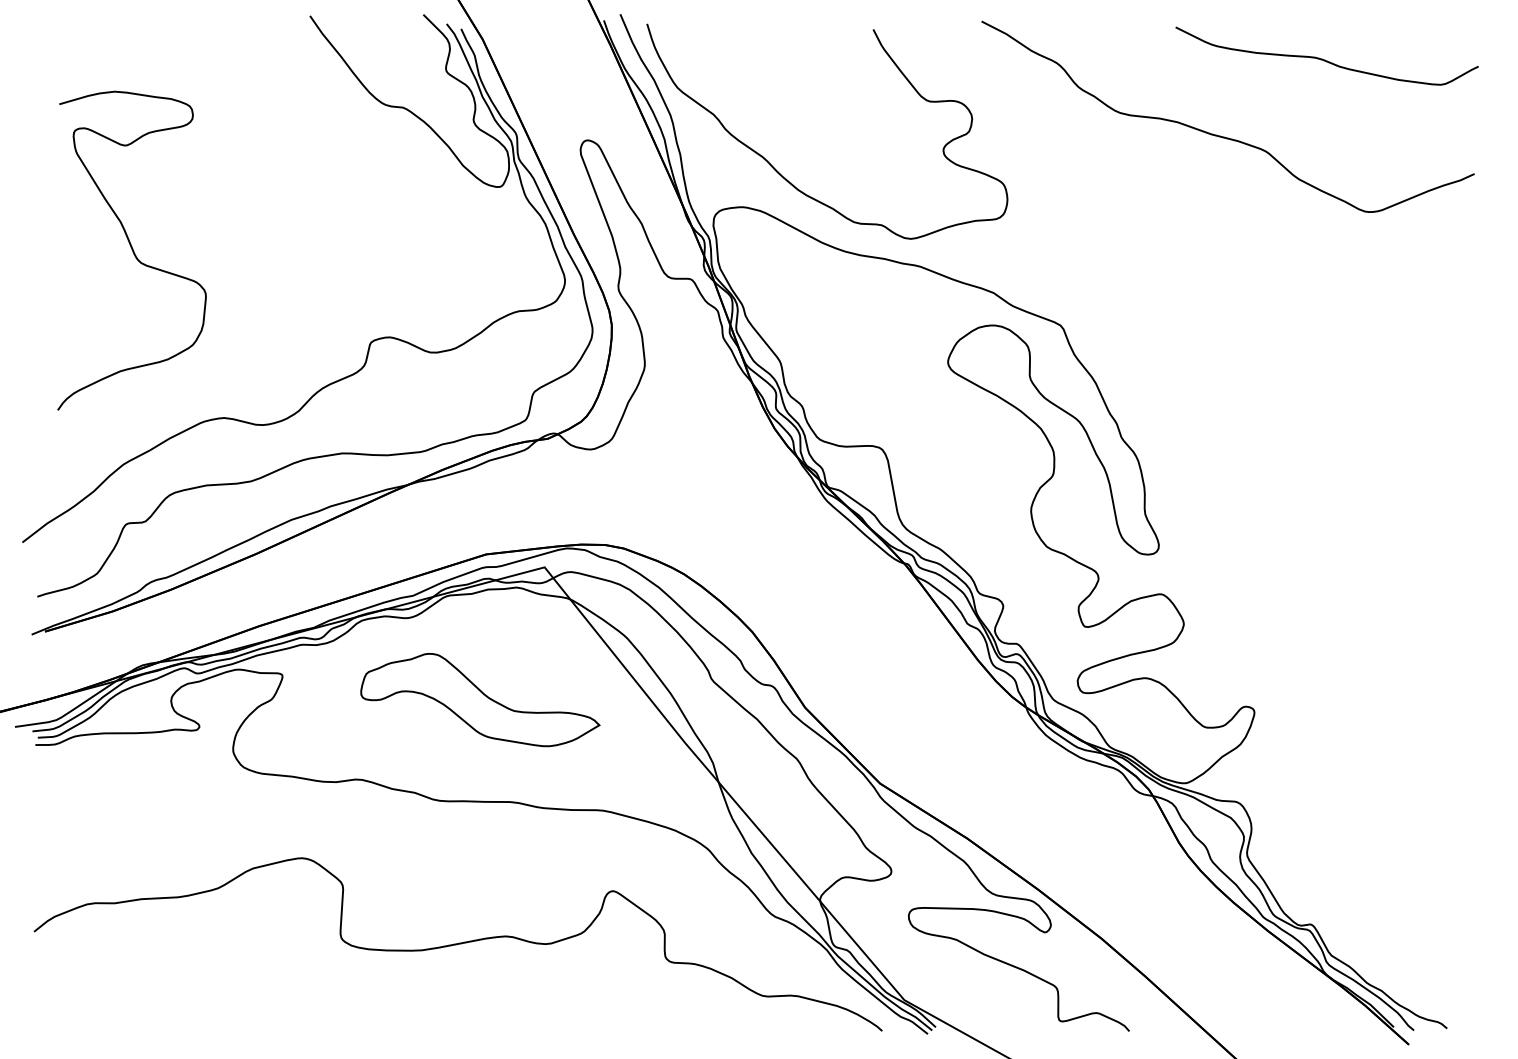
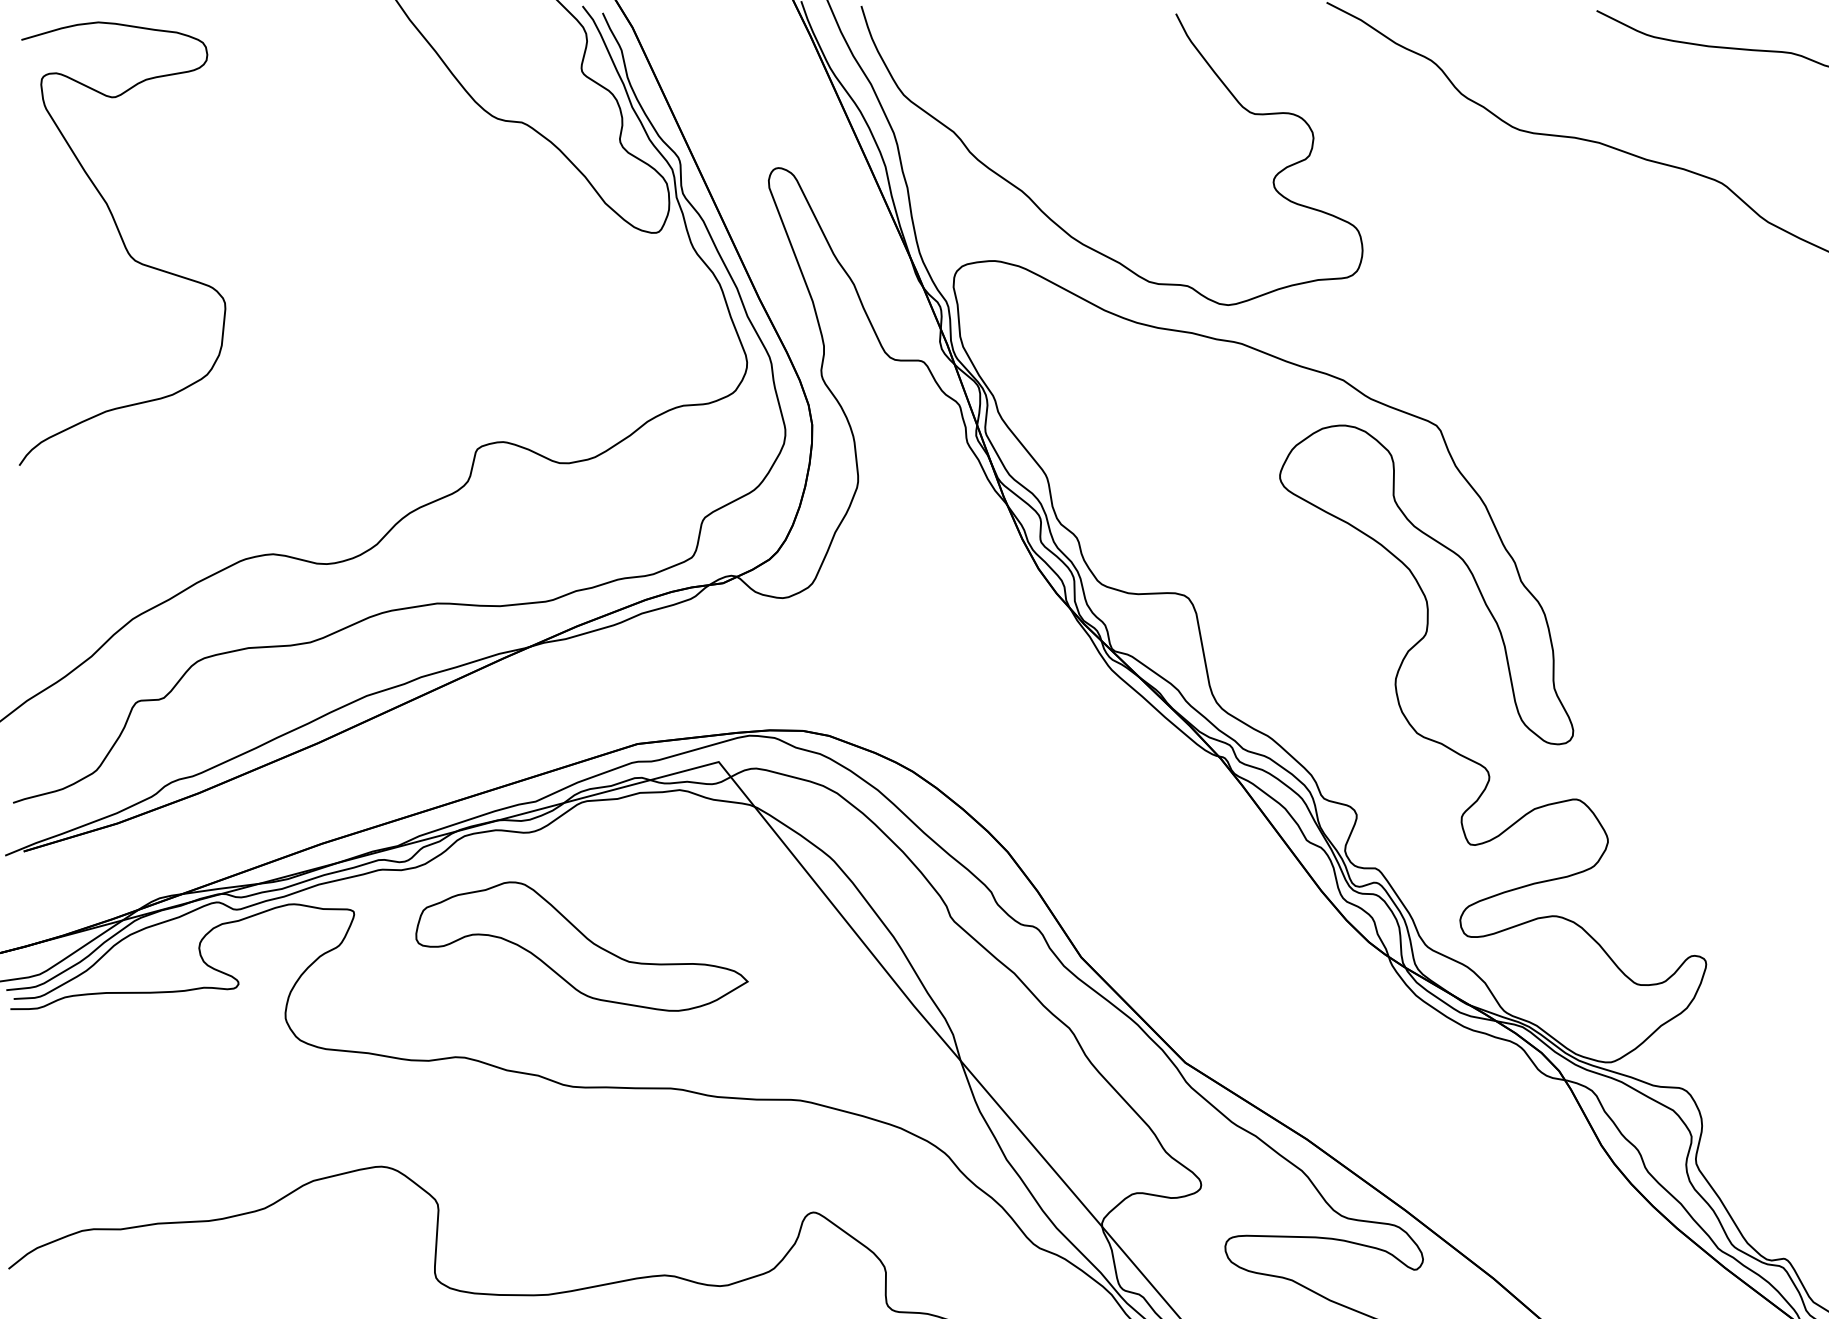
curve: (131, 249) -> (121, 241), moved
part: (480, 700) -> (582, 947), moved

